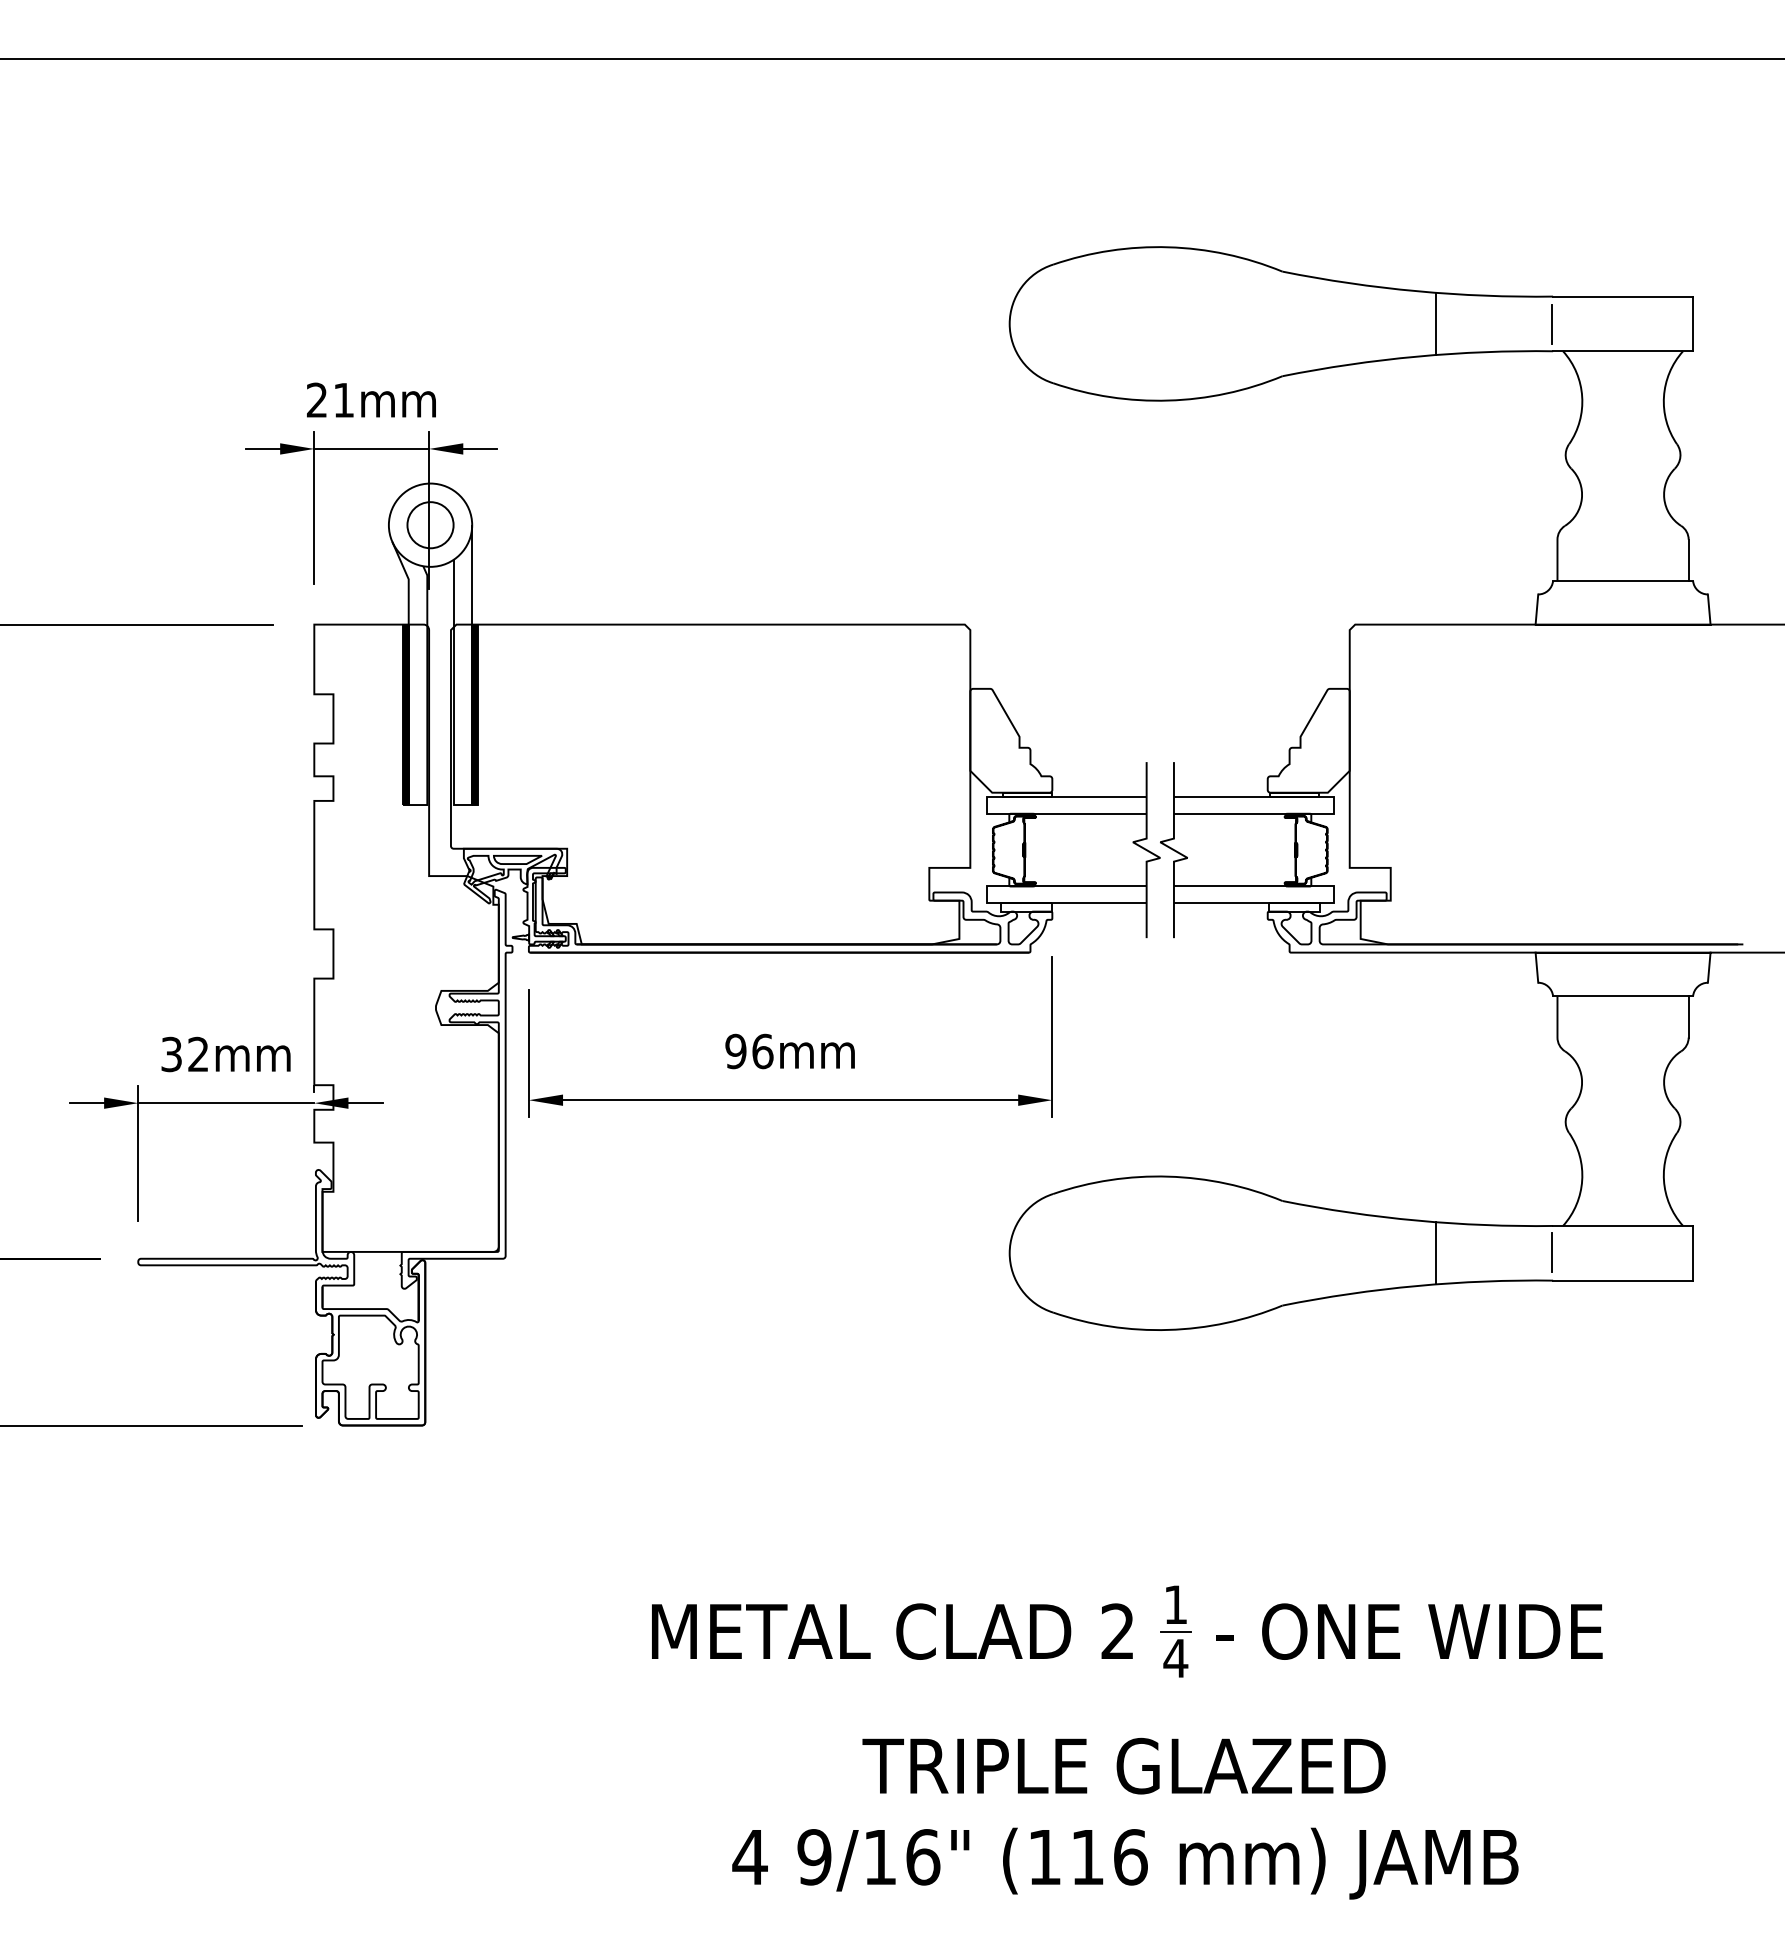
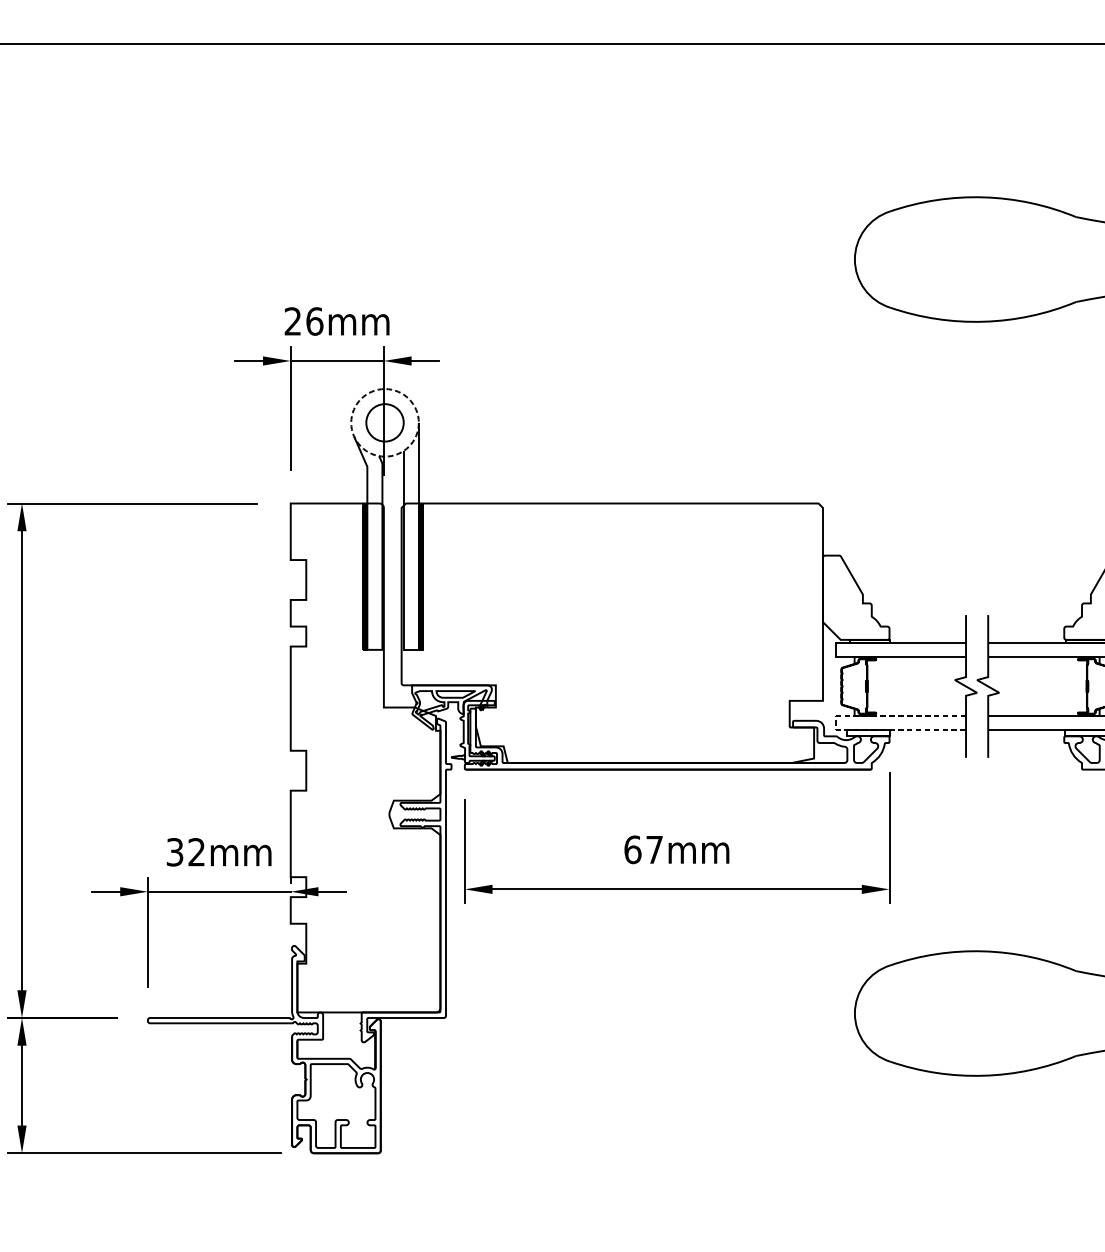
text: (343, 399) -> (314, 320), 21mm -> 26mm
circle: (430, 524) -> (385, 422), solid -> dashed
line: (986, 894) -> (836, 722), solid -> dashed
text: (749, 1051) -> (643, 849), 96mm -> 67mm

